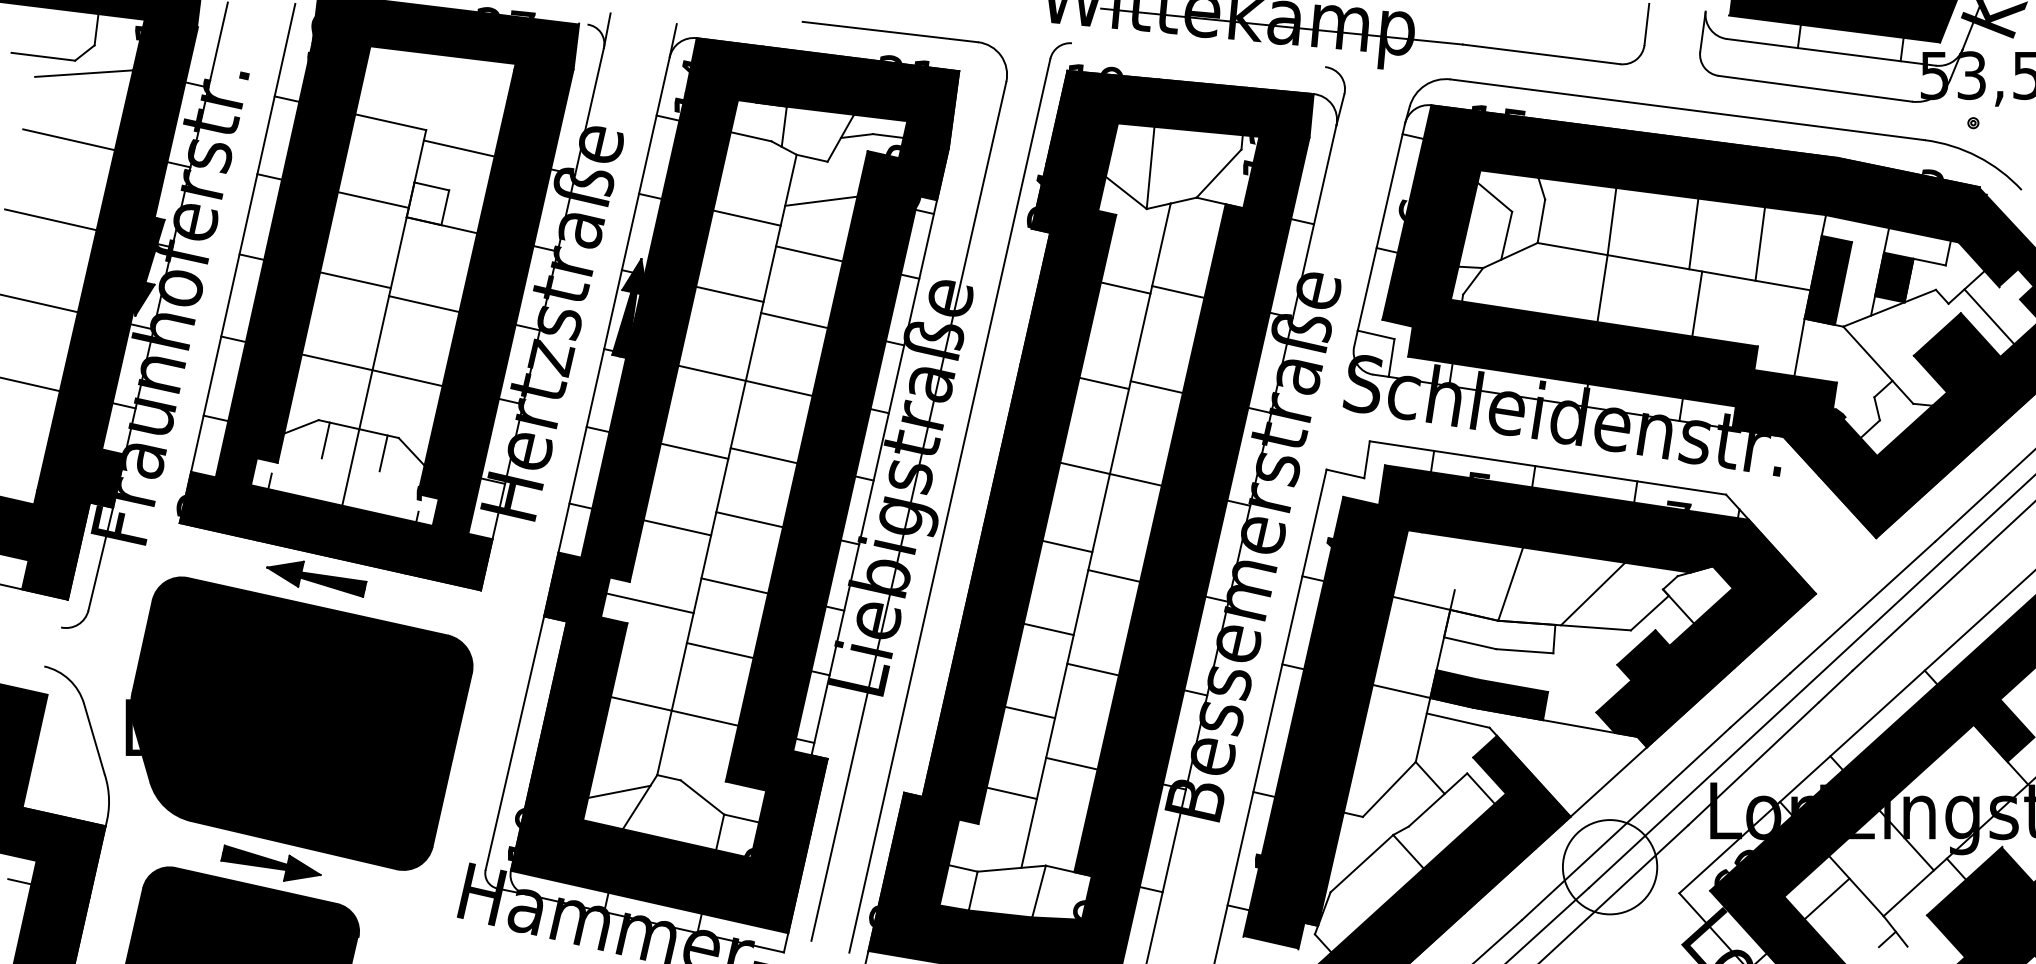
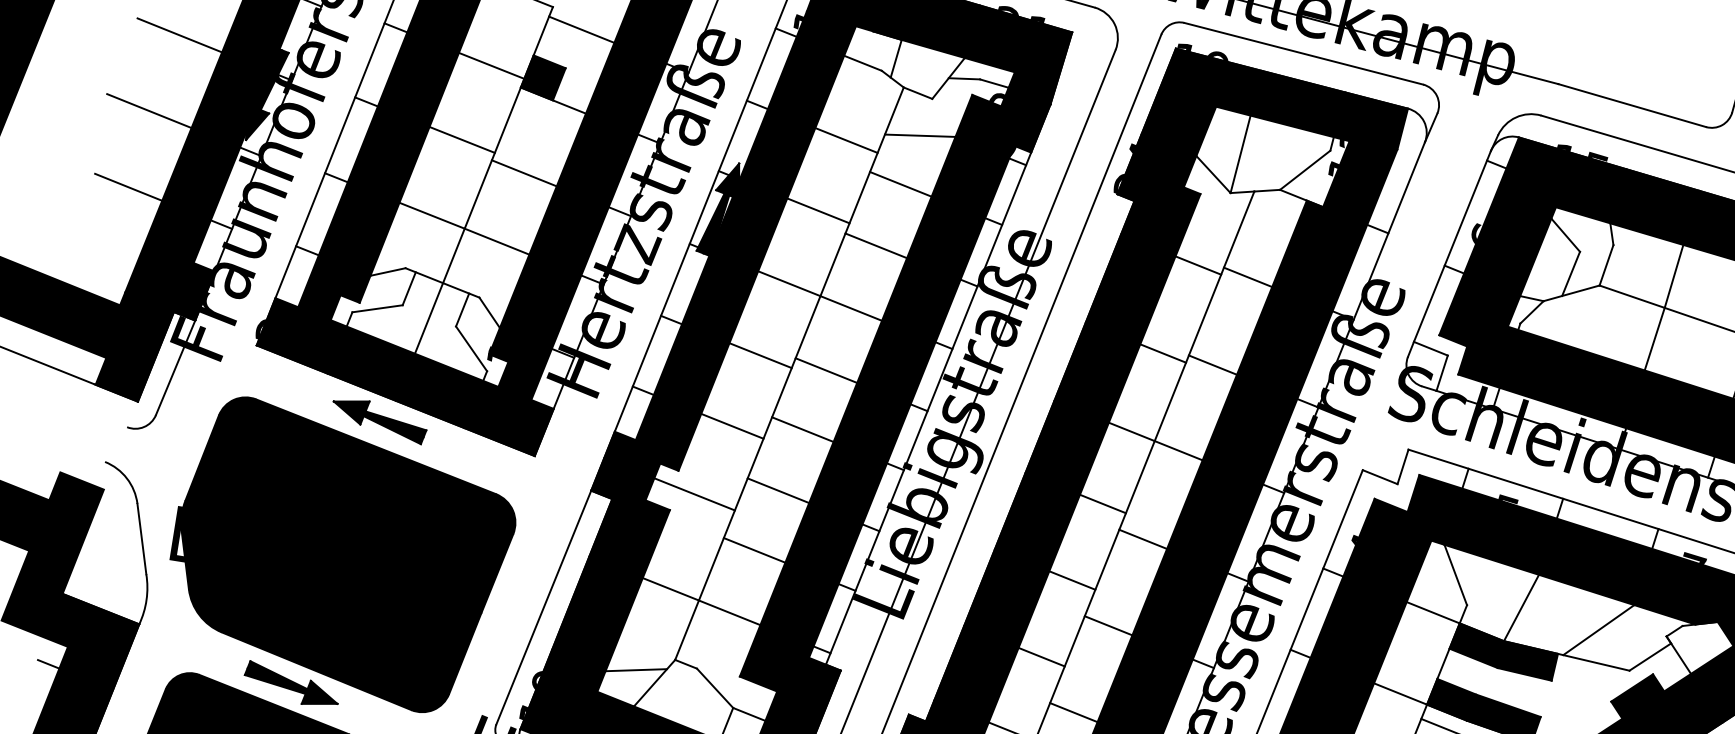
line: (1198, 55) -> (1303, 54), added
fill: (427, 203) -> (542, 77), added
line: (296, 465) -> (377, 308), added
line: (398, 491) -> (470, 348), added
line: (1437, 561) -> (1454, 575), added
fill: (1499, 631) -> (1503, 651), added

